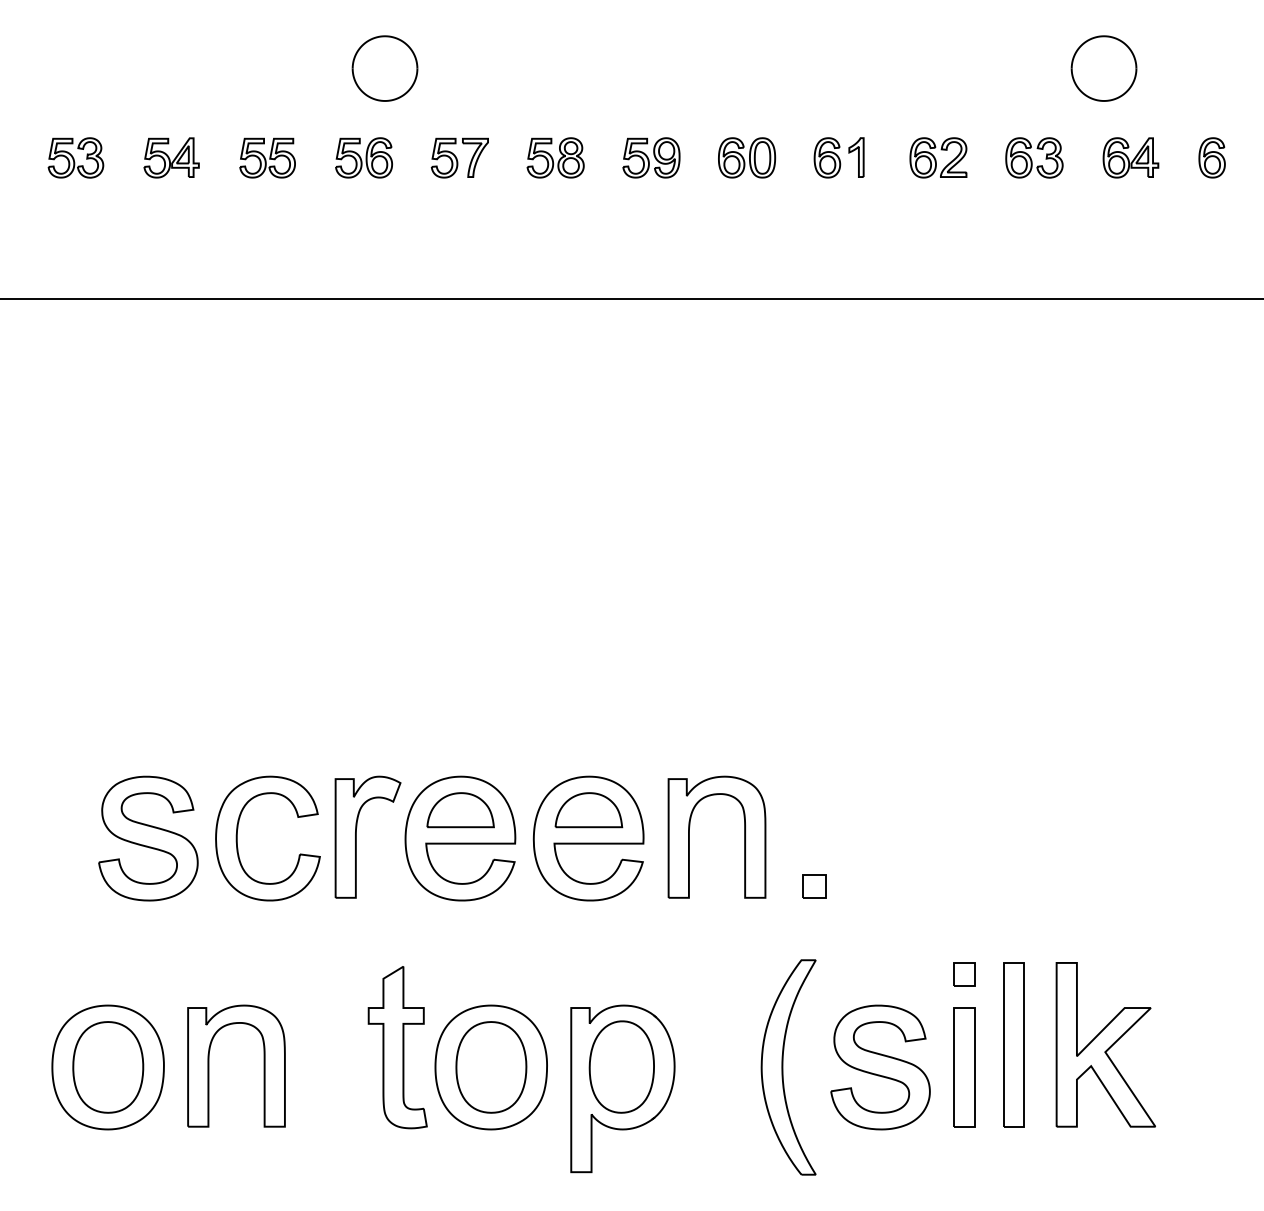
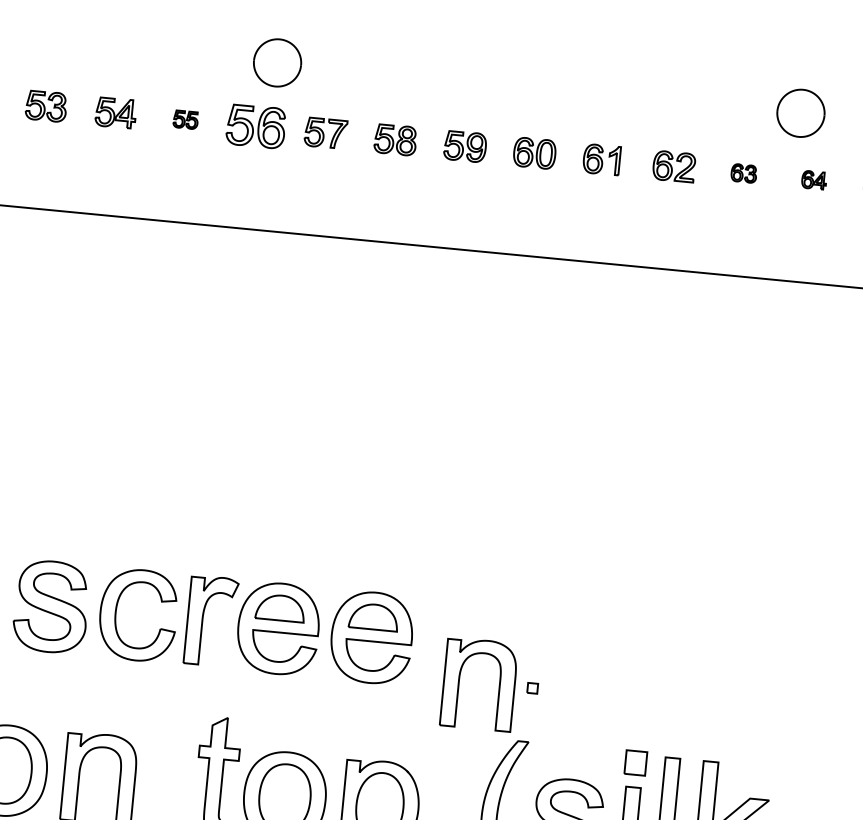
part: (267, 157) -> (185, 119), size x0.6
part: (363, 157) -> (255, 126), size x1.4
part: (1034, 157) -> (744, 173), size x0.6
part: (1130, 157) -> (813, 179), size x0.6
part: (689, 836) -> (459, 682), moved
part: (814, 886) -> (532, 688), size x0.6
part: (964, 974) -> (635, 762), size x1.4

